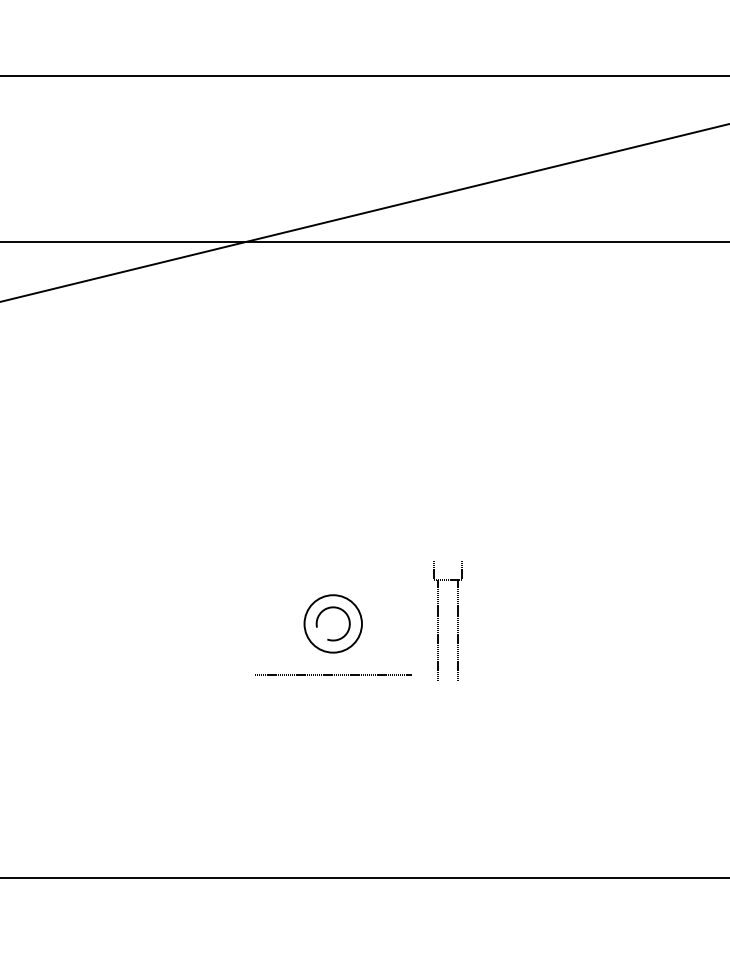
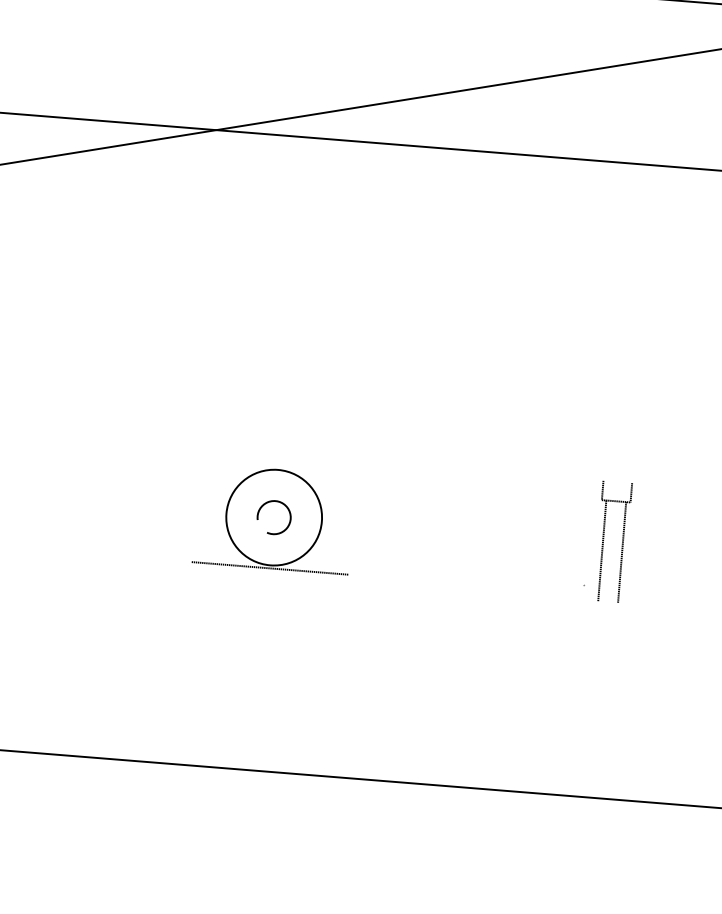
part: (438, 620) -> (603, 540), moved
circle: (333, 623) -> (274, 517), size x1.67

